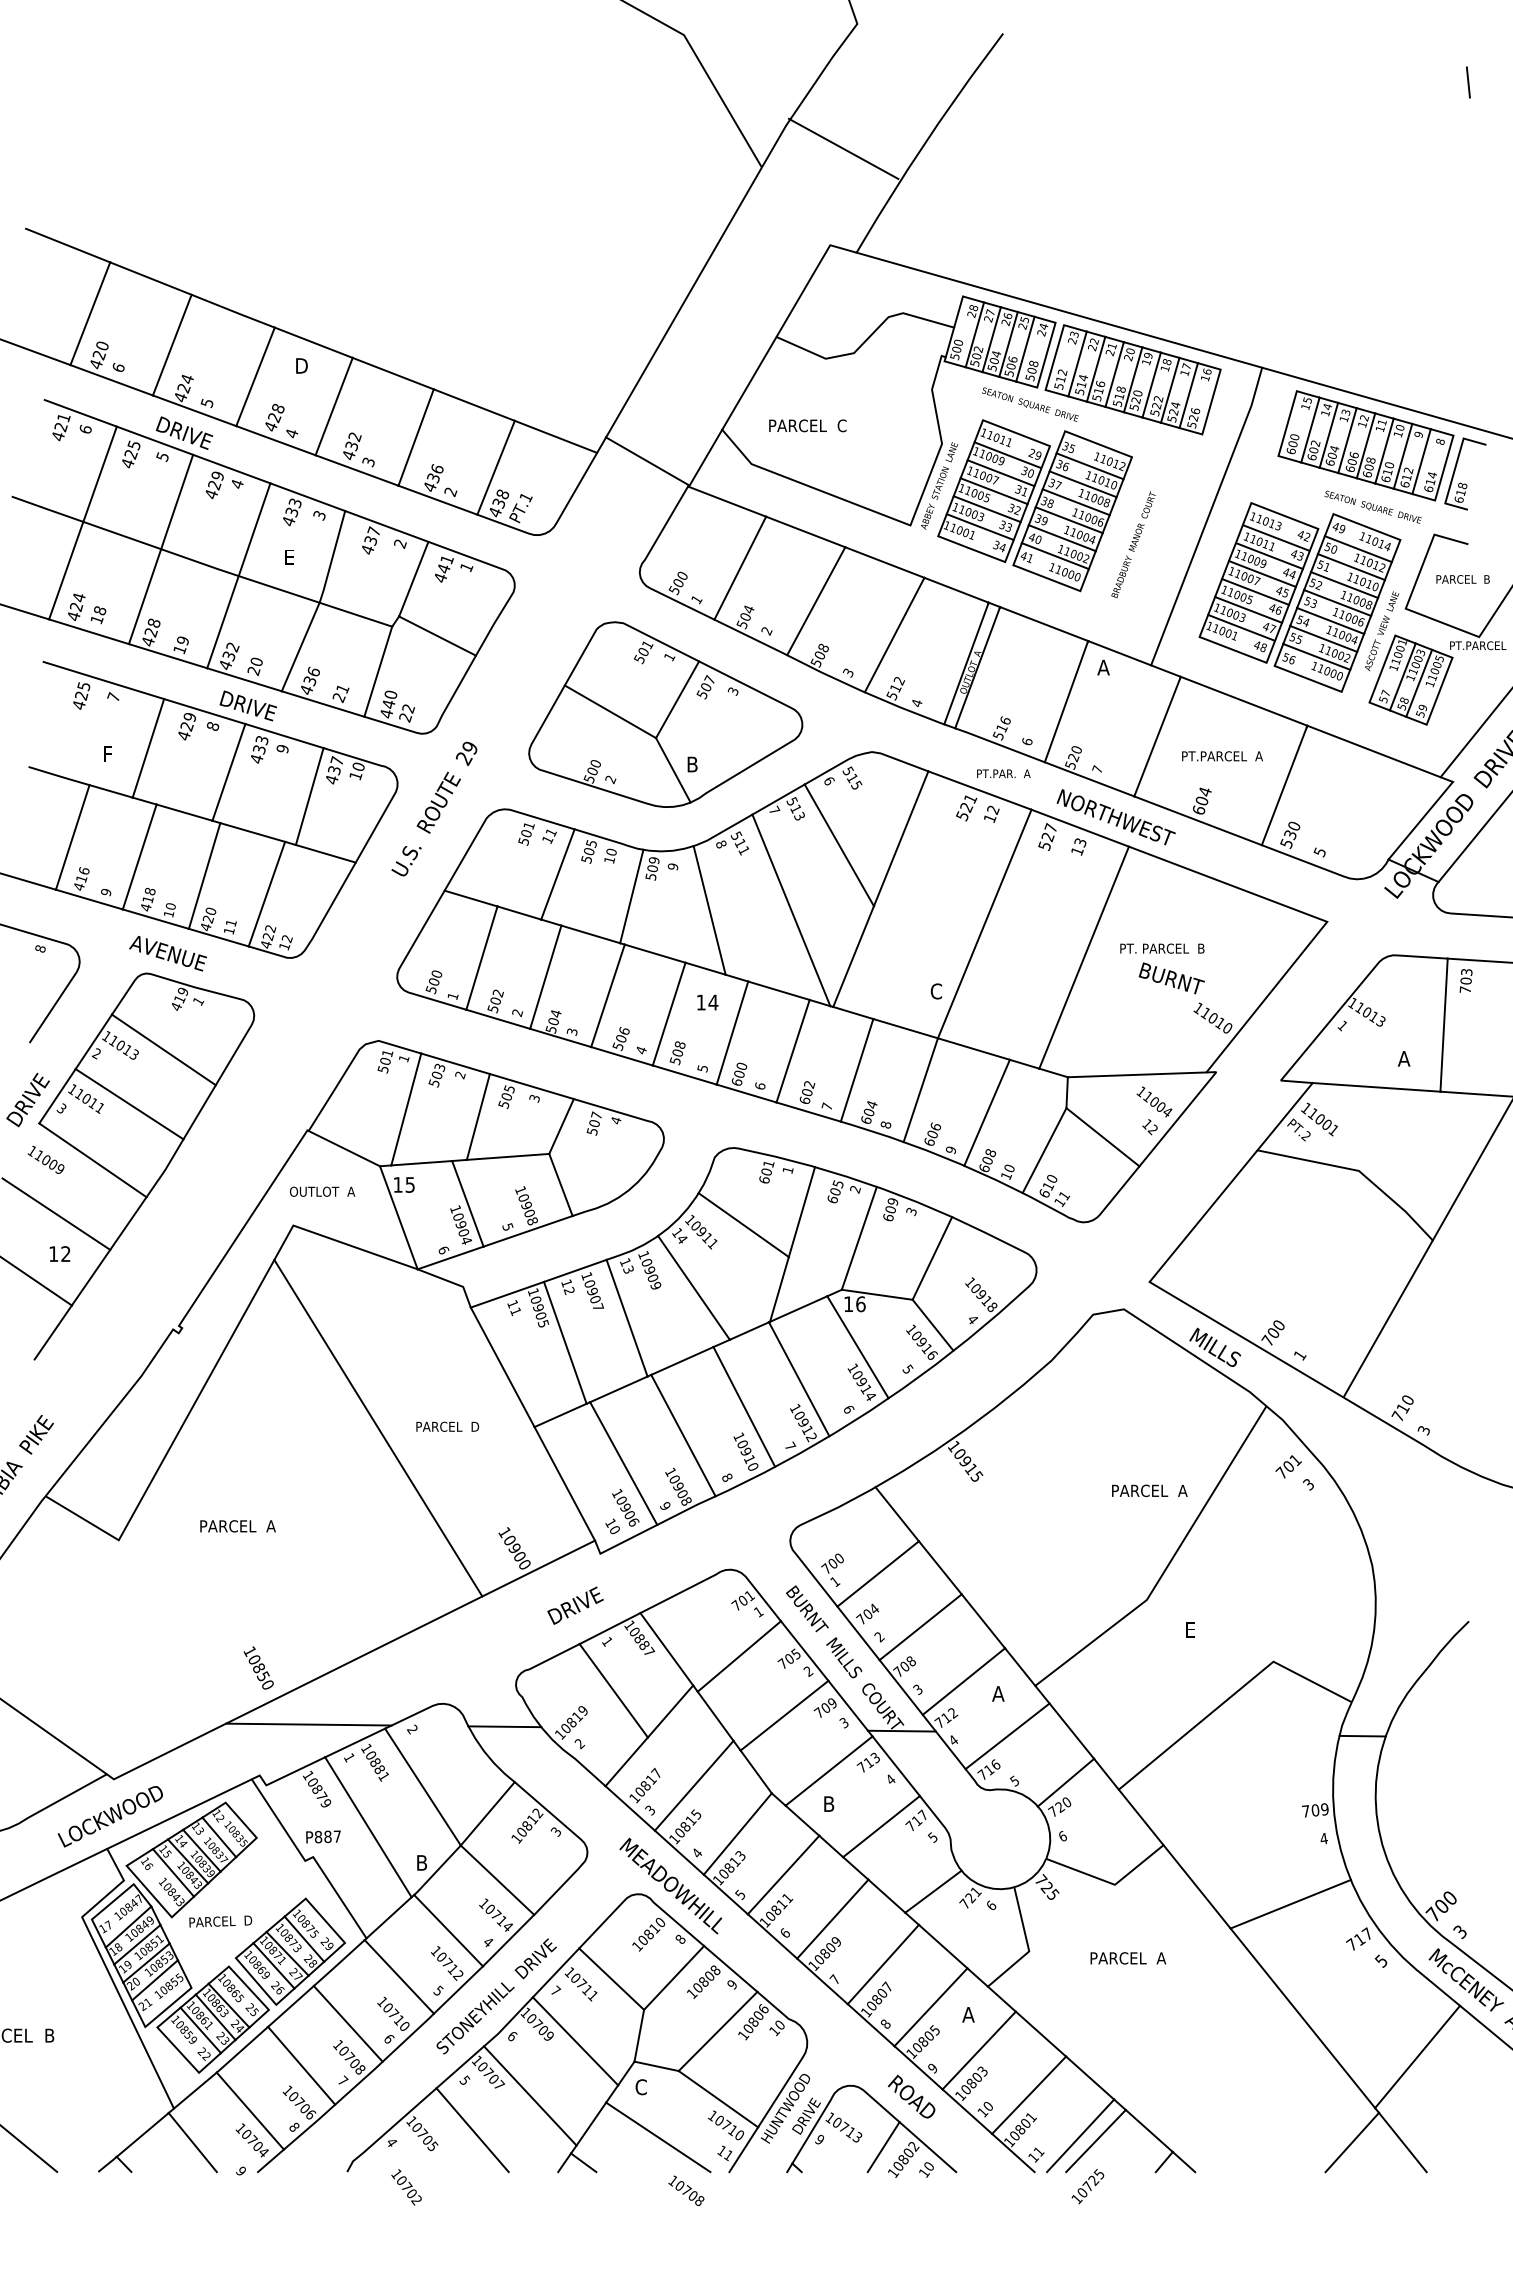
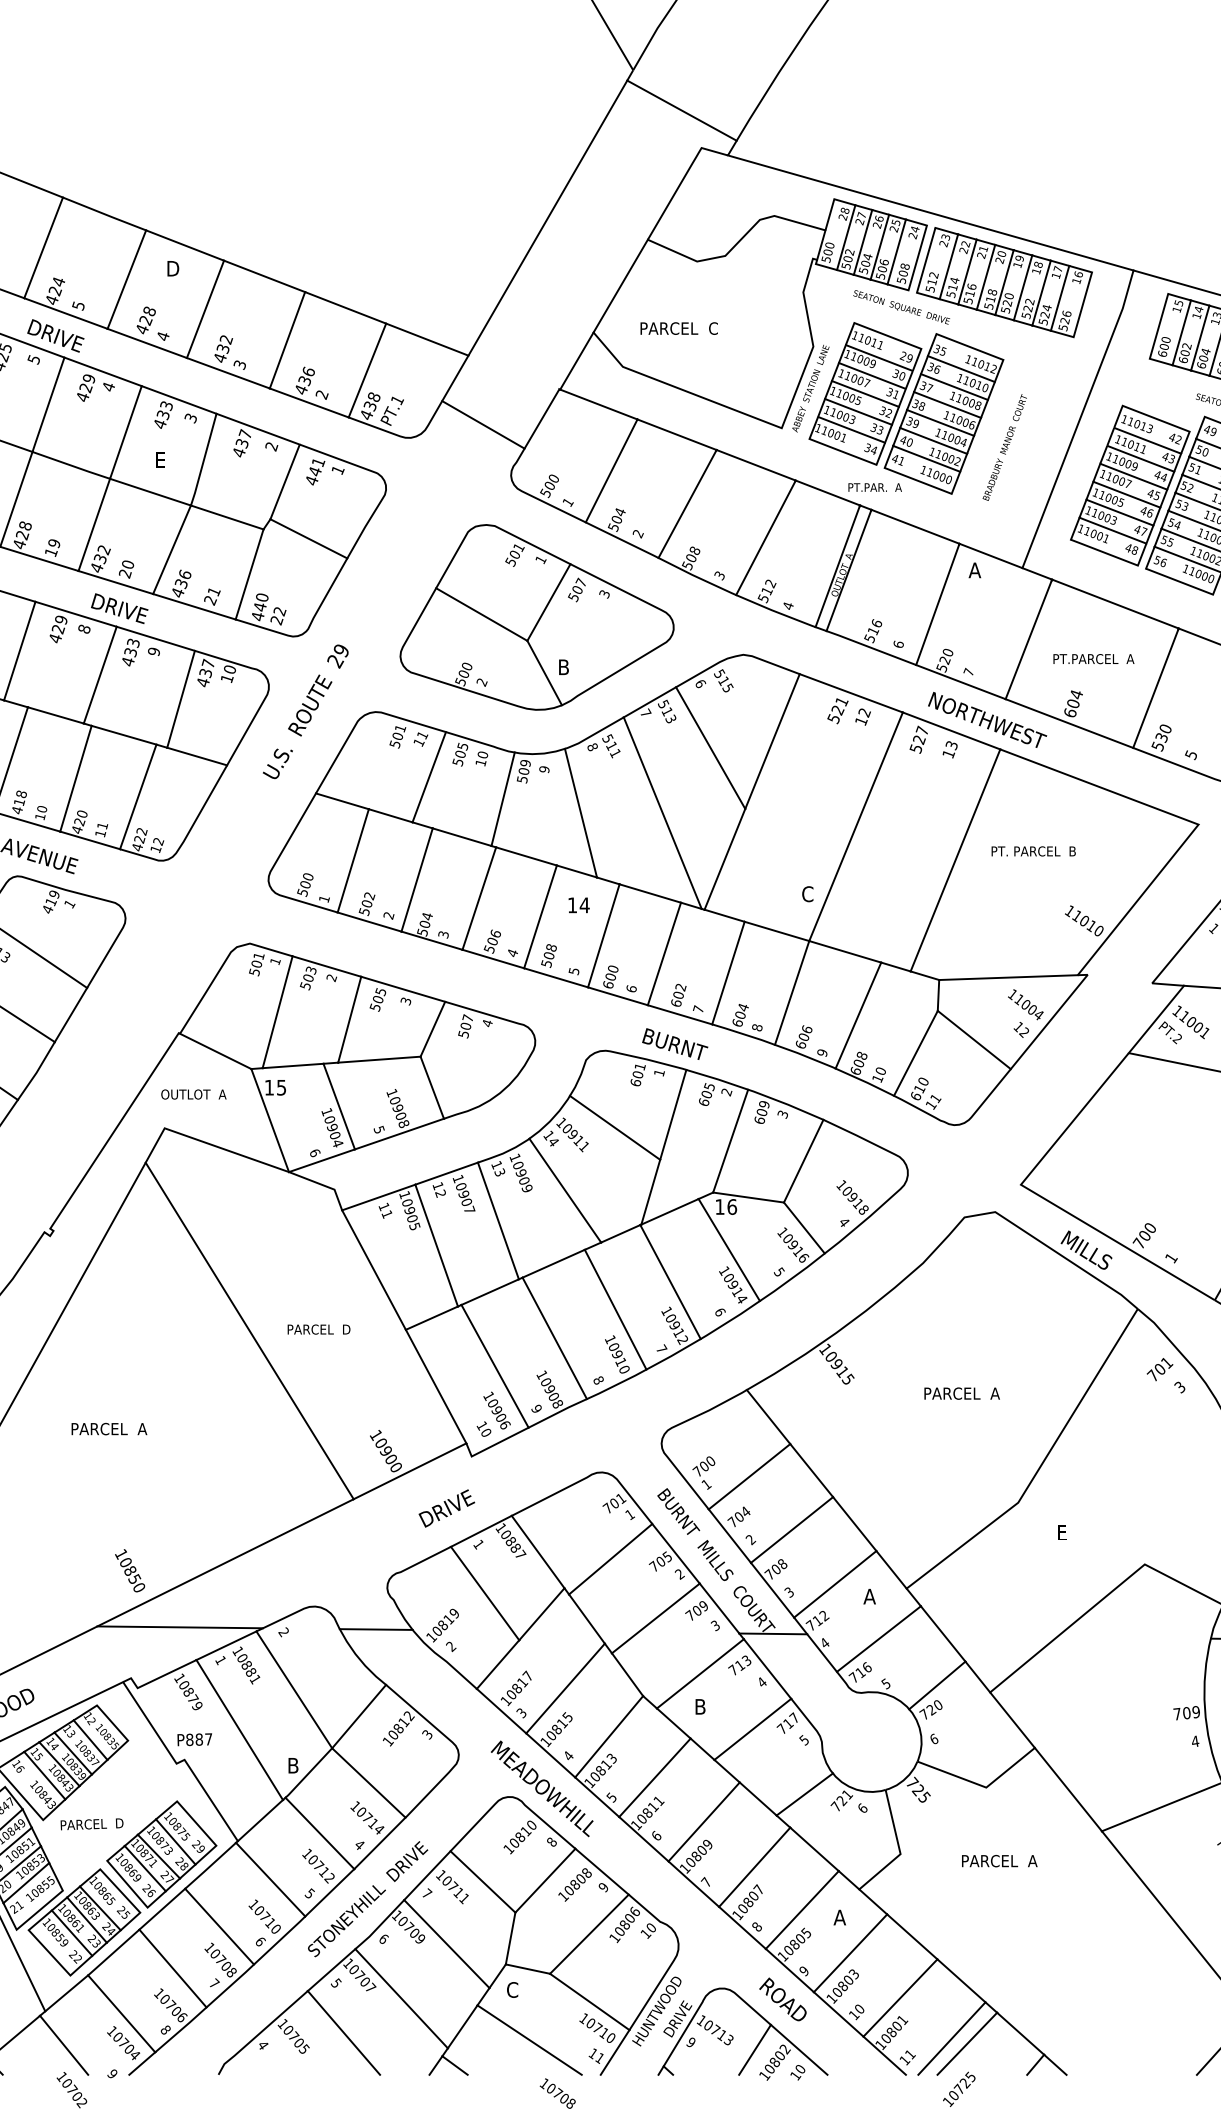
line: (843, 148) -> (681, 110), moved
line: (646, 460) -> (482, 424), moved
text: (1003, 773) -> (874, 487), moved
text: (1171, 978) -> (674, 1044), moved
text: (1149, 1490) -> (961, 1393), moved
text: (406, 2187) -> (71, 2090), moved

